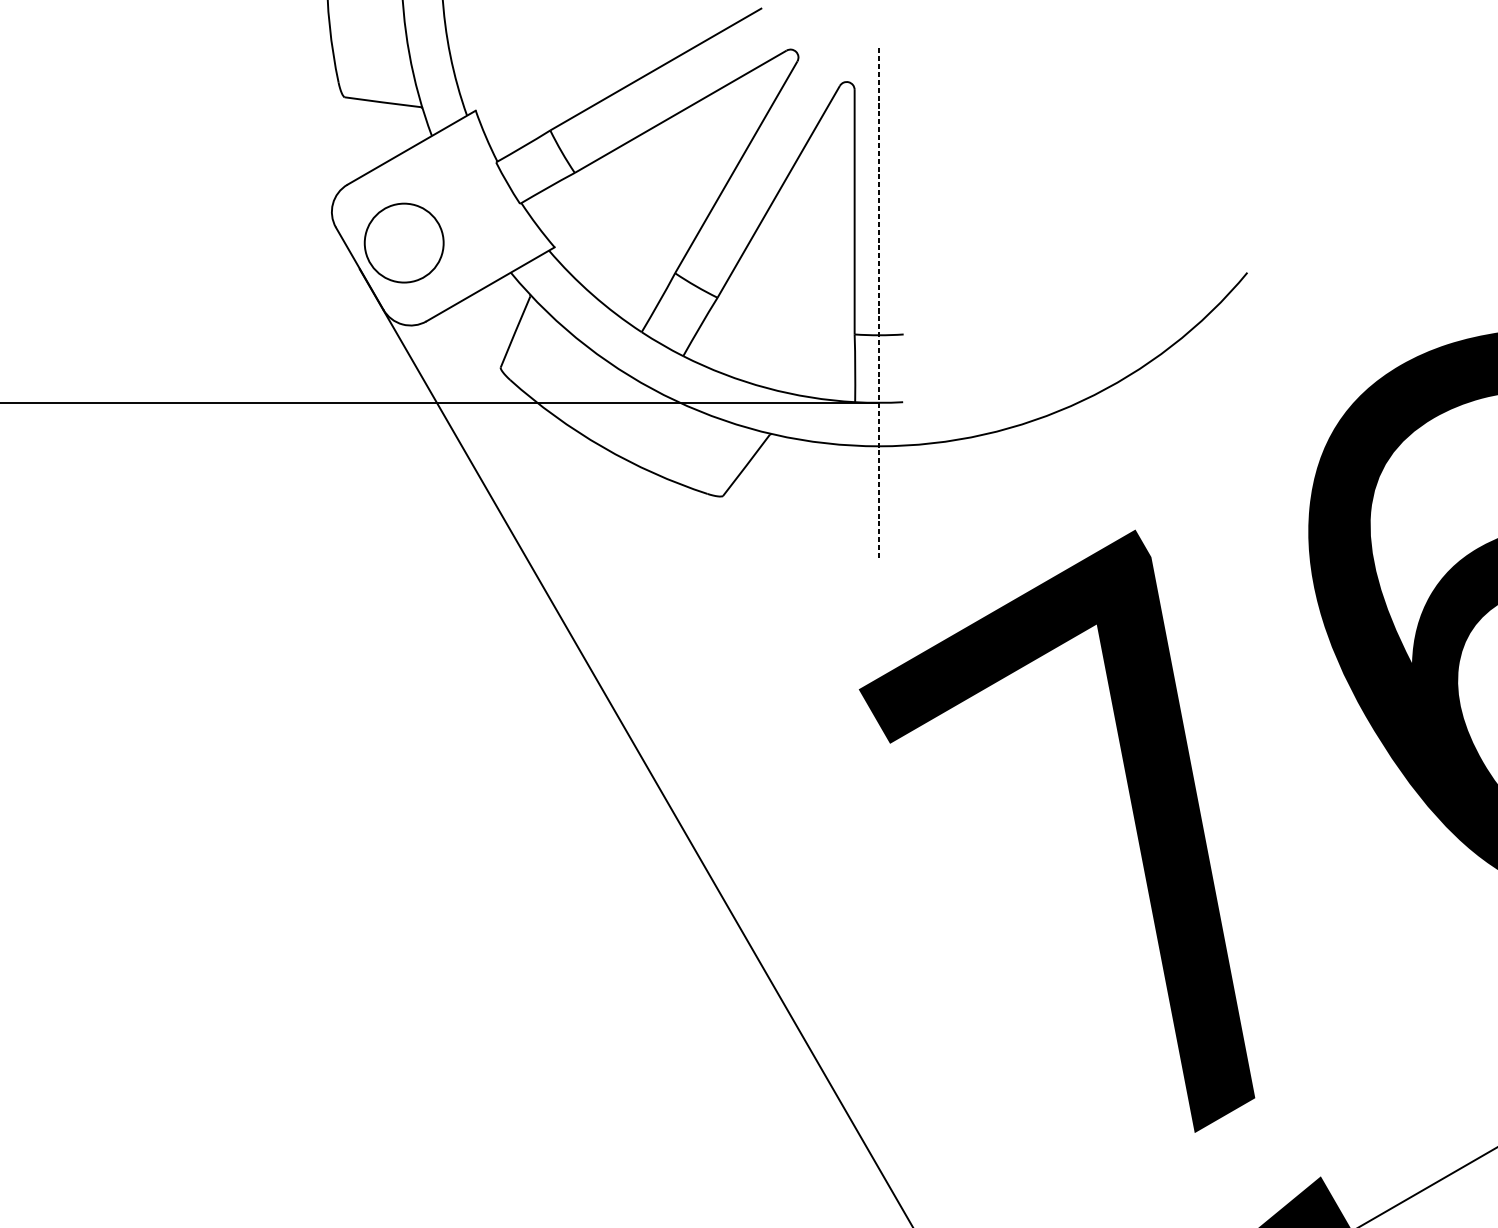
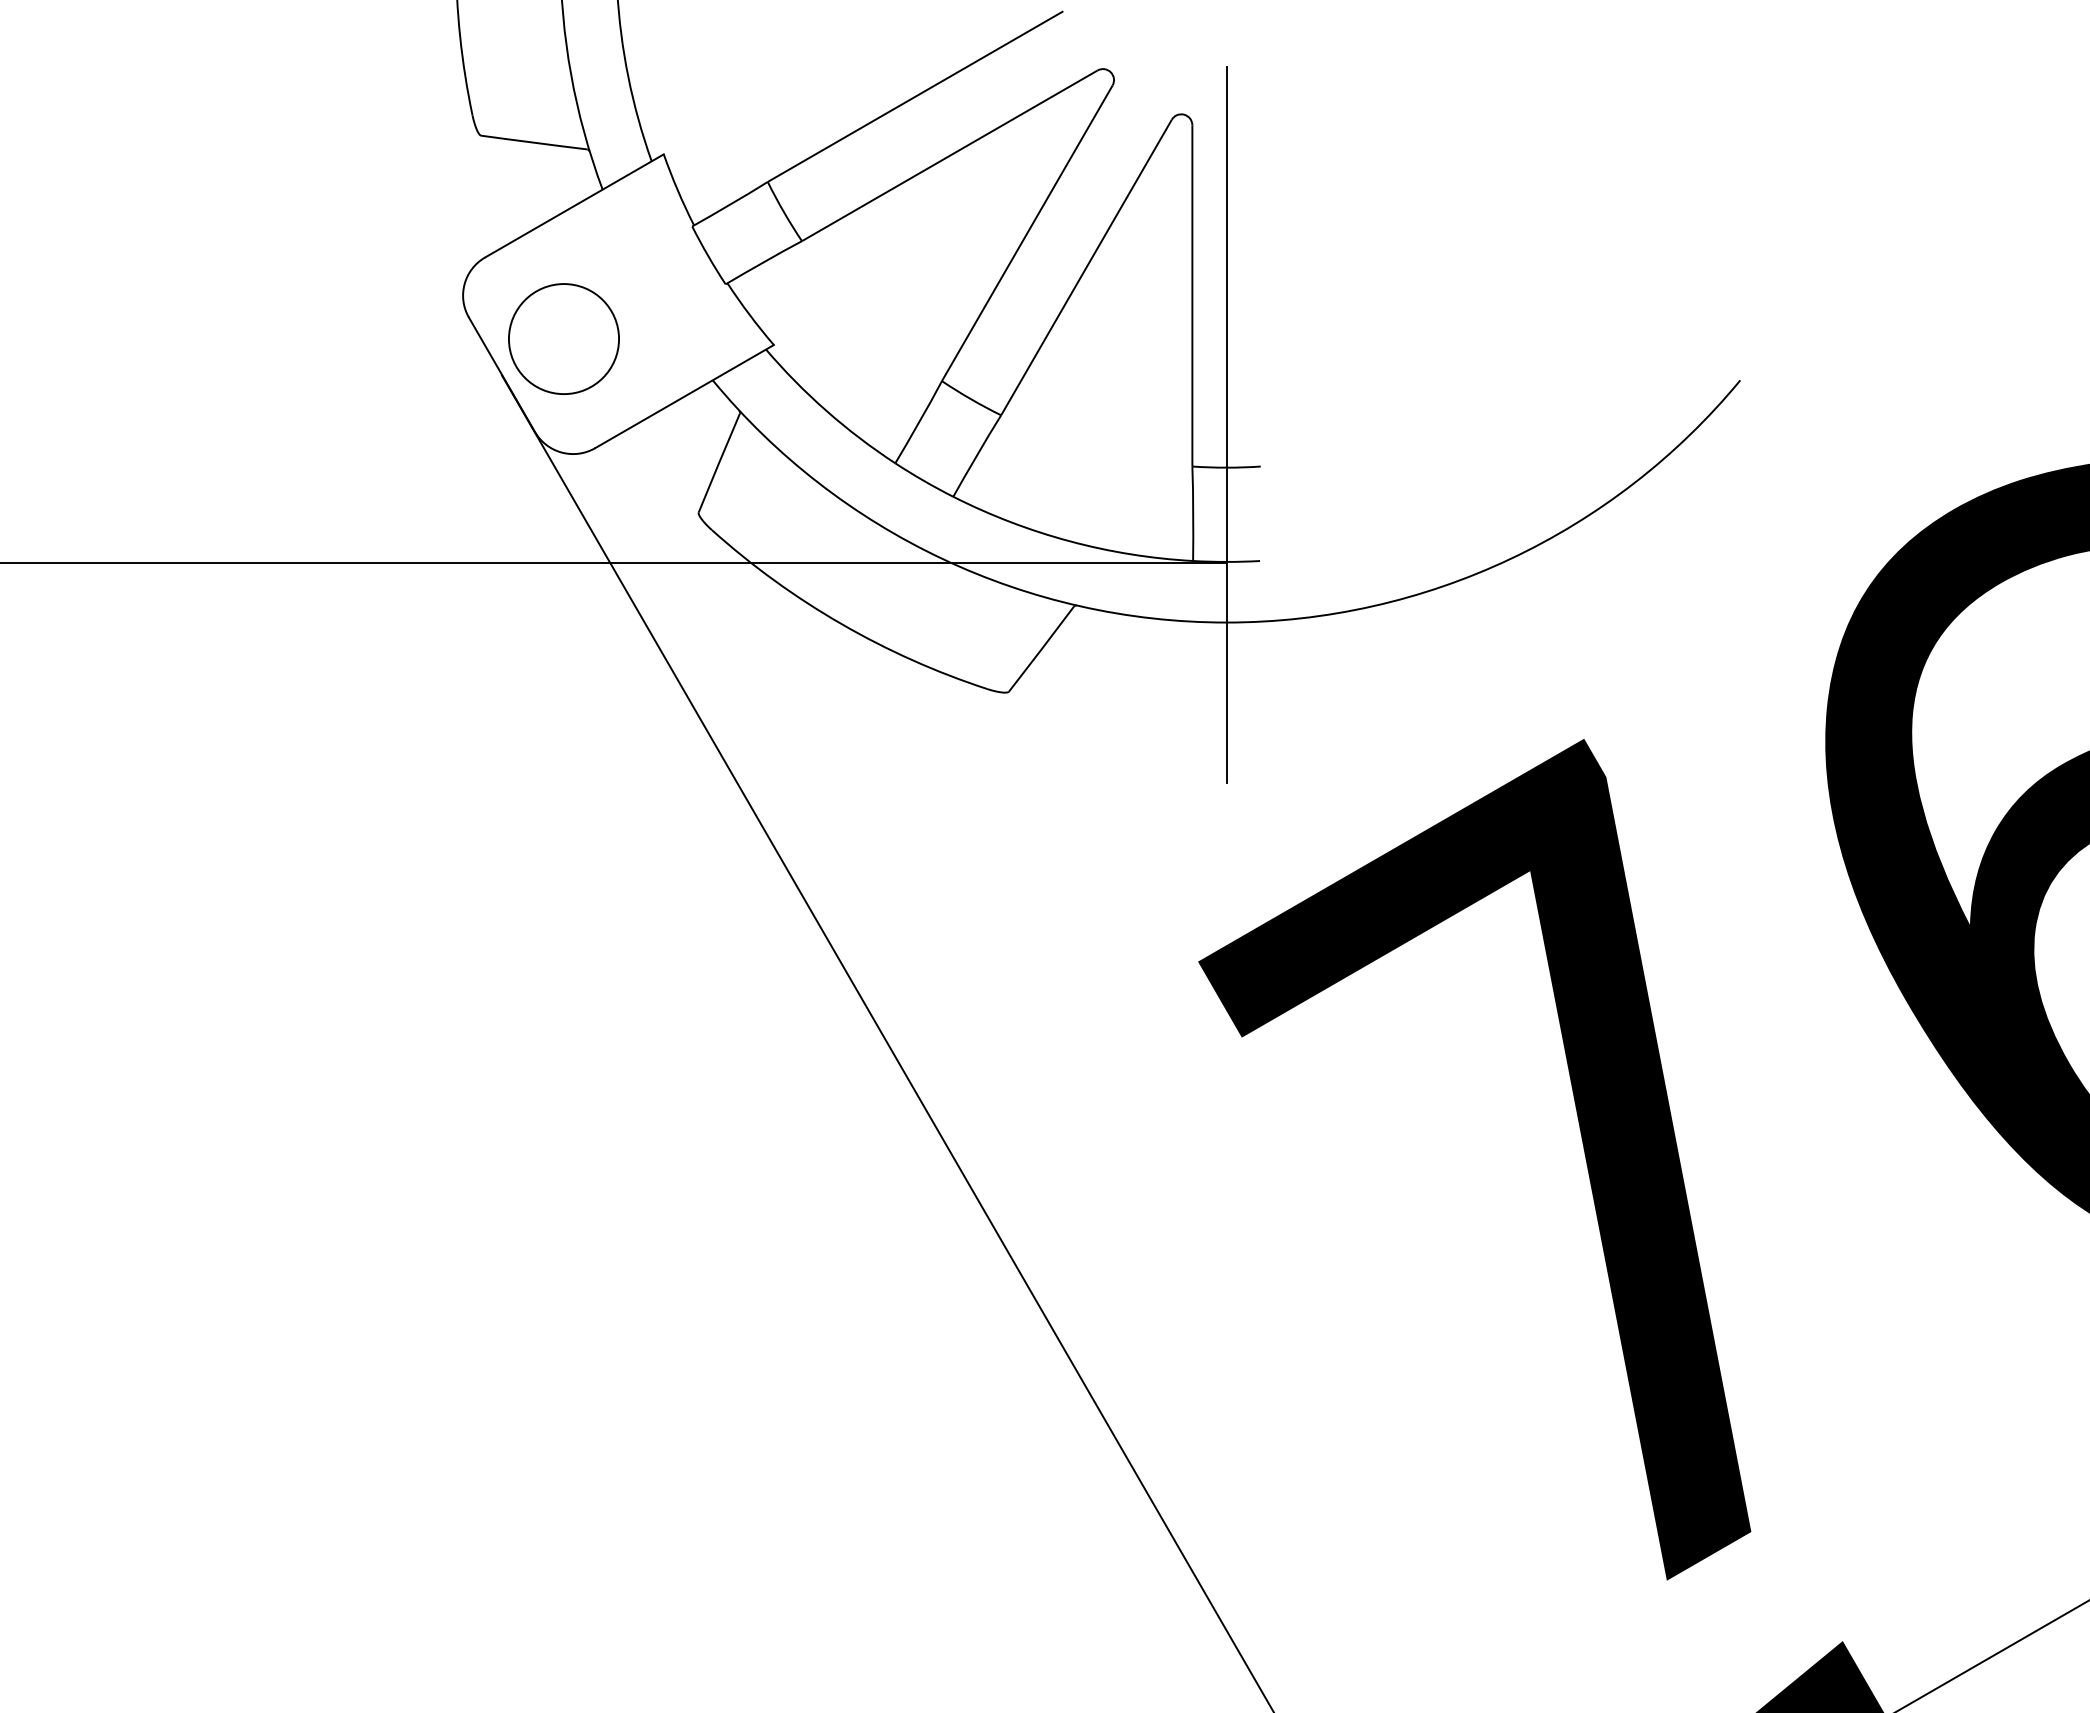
line: (879, 305) -> (1226, 425), dashed -> solid

